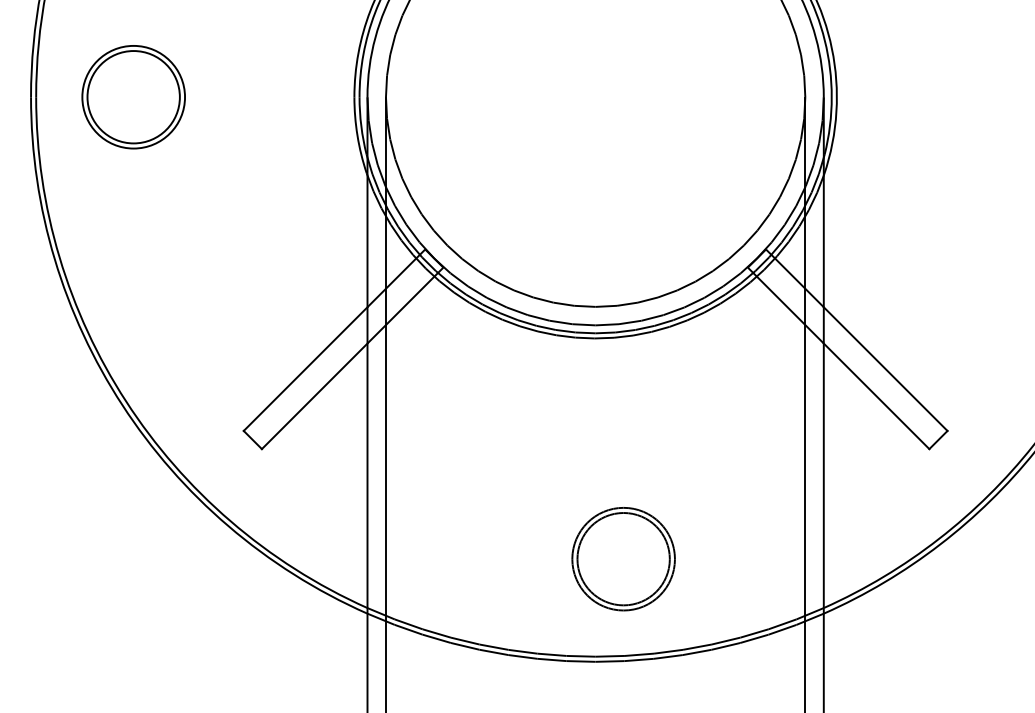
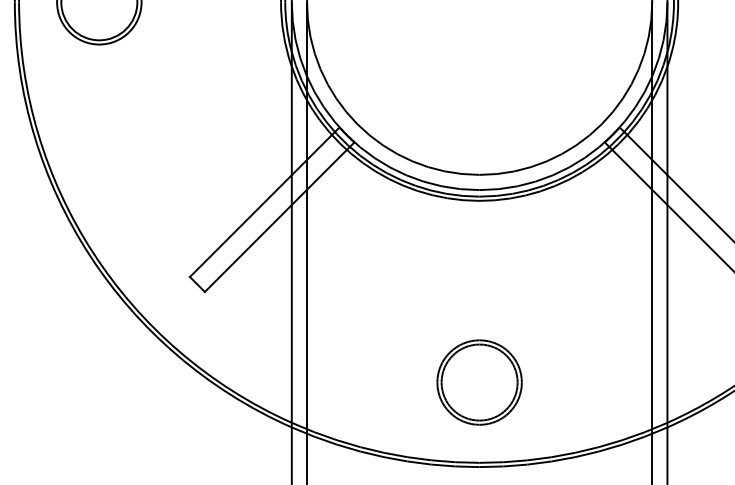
part: (623, 559) -> (479, 382), moved

